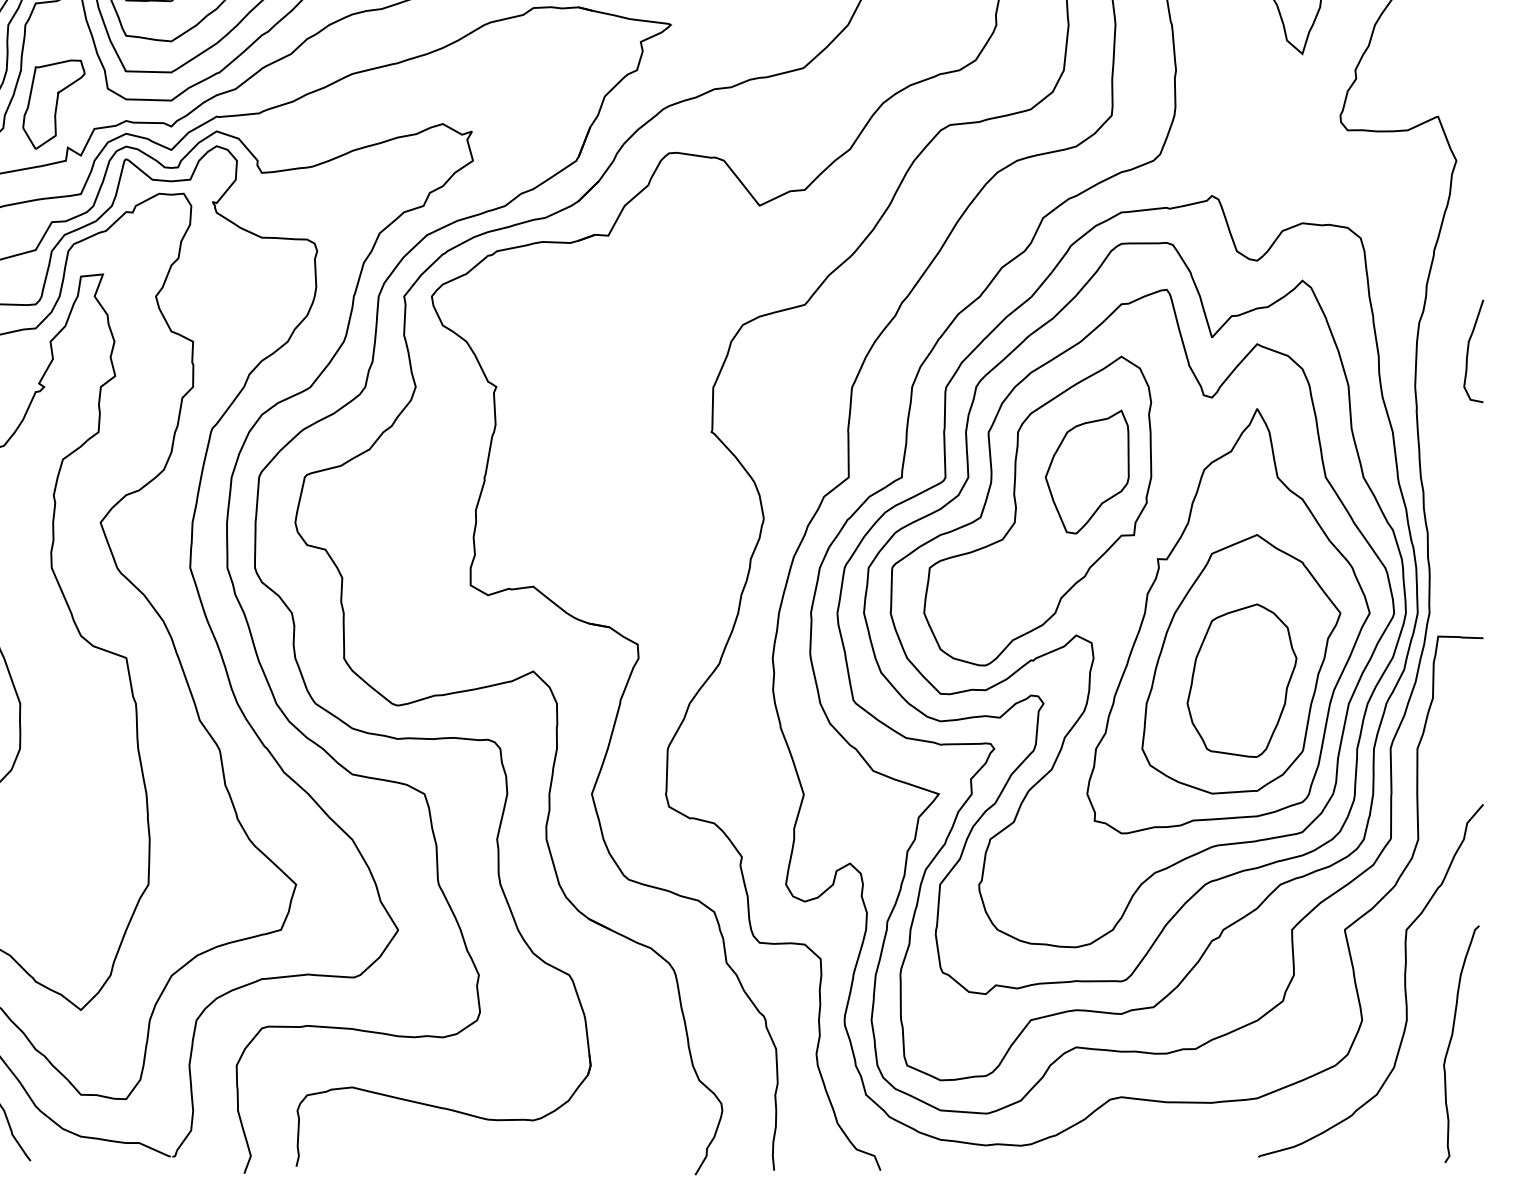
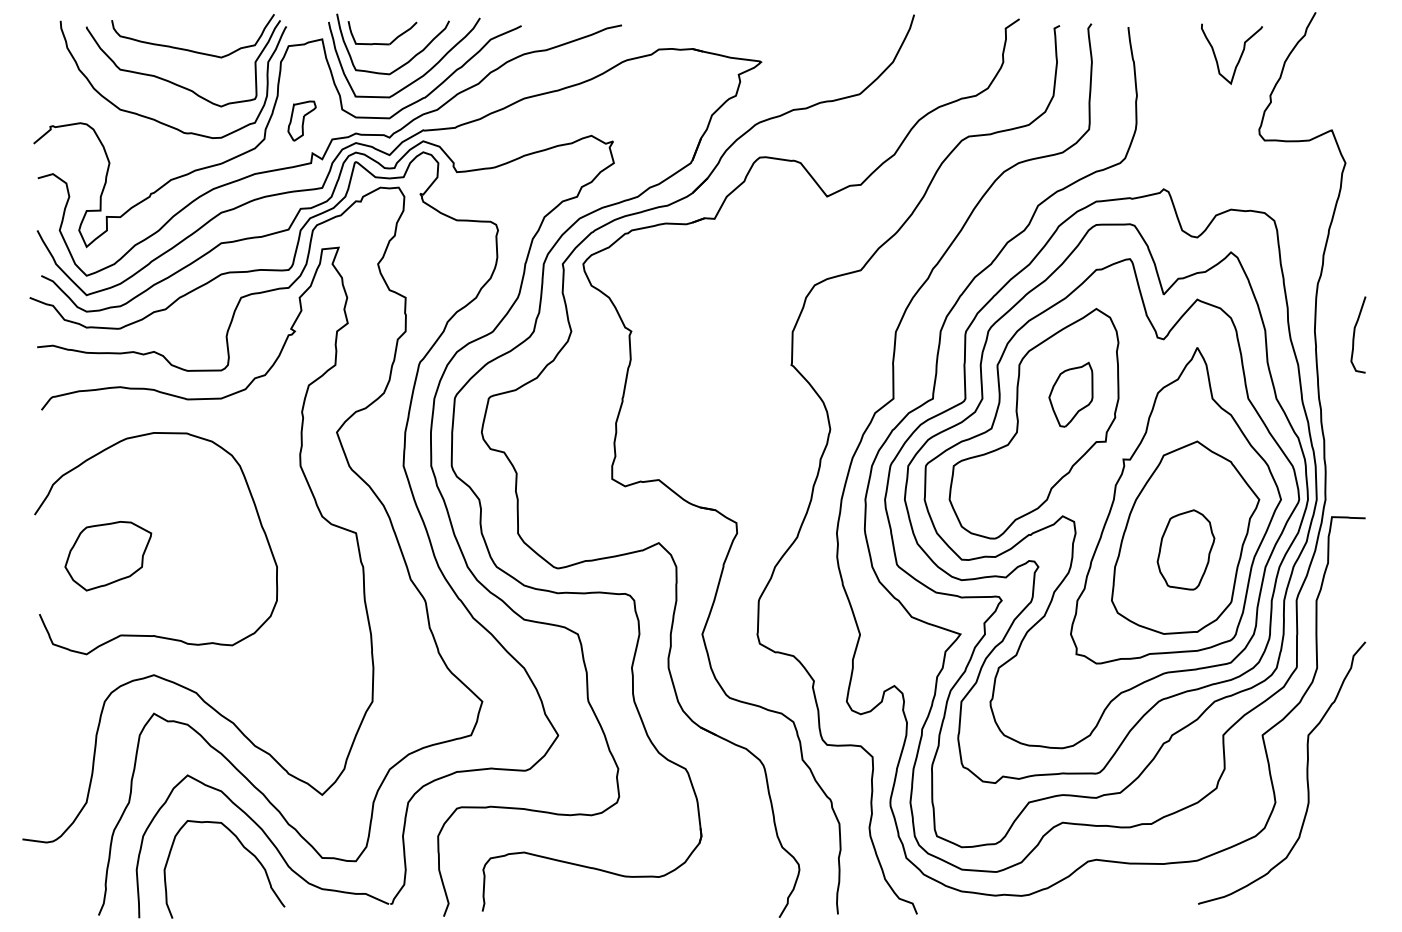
part: (53, 103) -> (301, 120), size x0.6
curve: (1469, 348) -> (1355, 332), moved
part: (1086, 471) -> (1070, 394), size x0.7
part: (1241, 680) -> (1185, 549), size x0.7
curve: (1452, 1040) -> (1342, 817), removed

